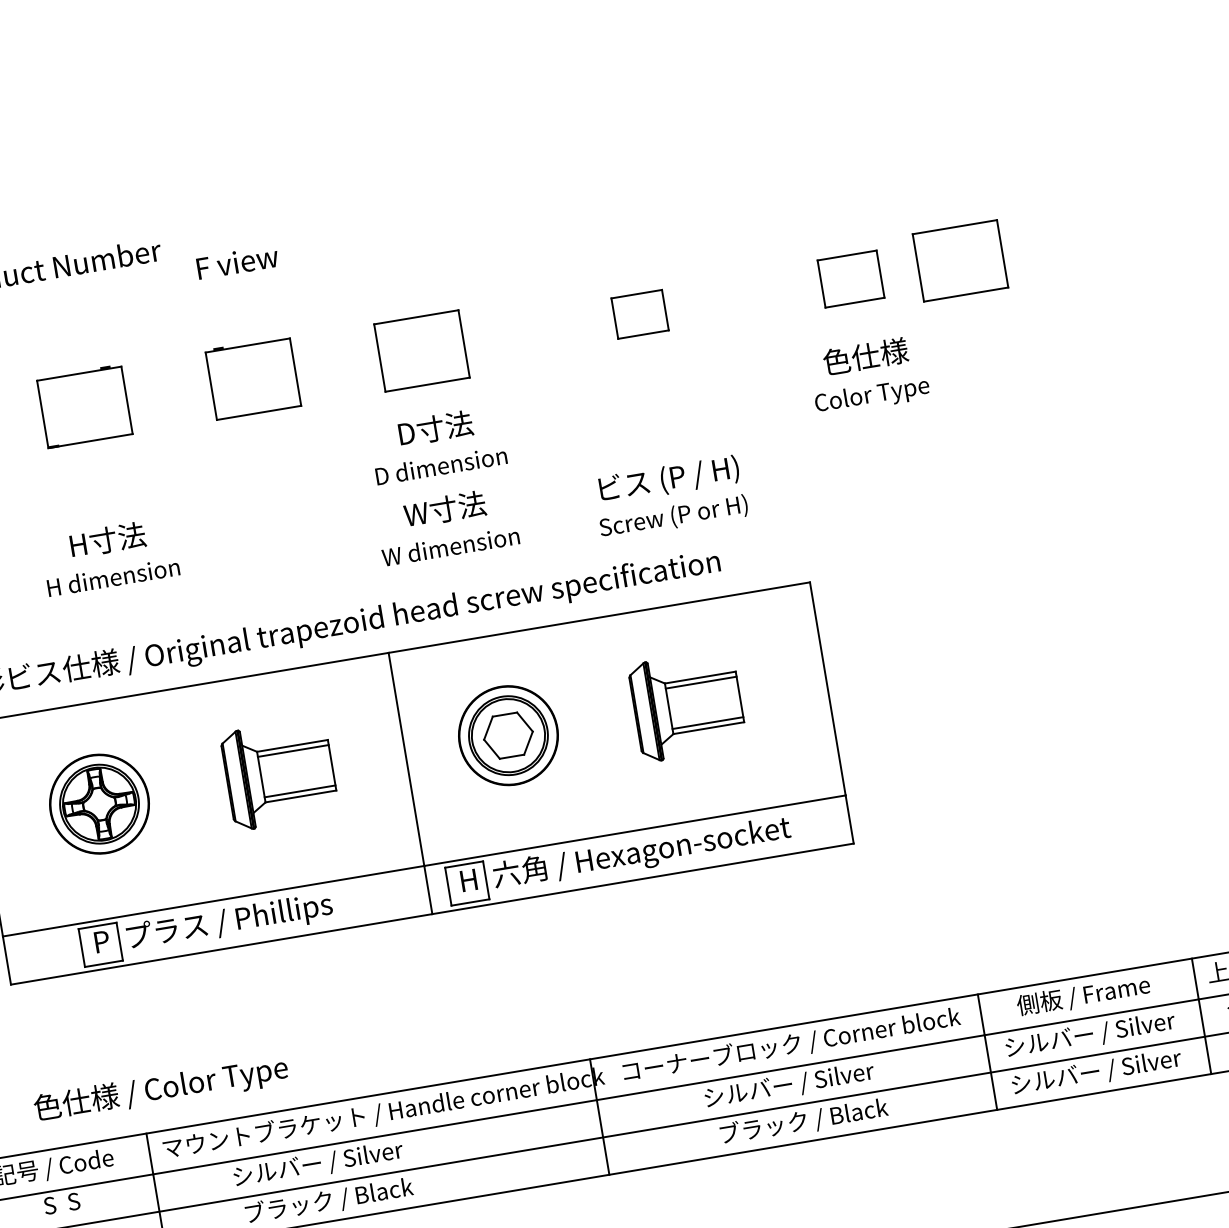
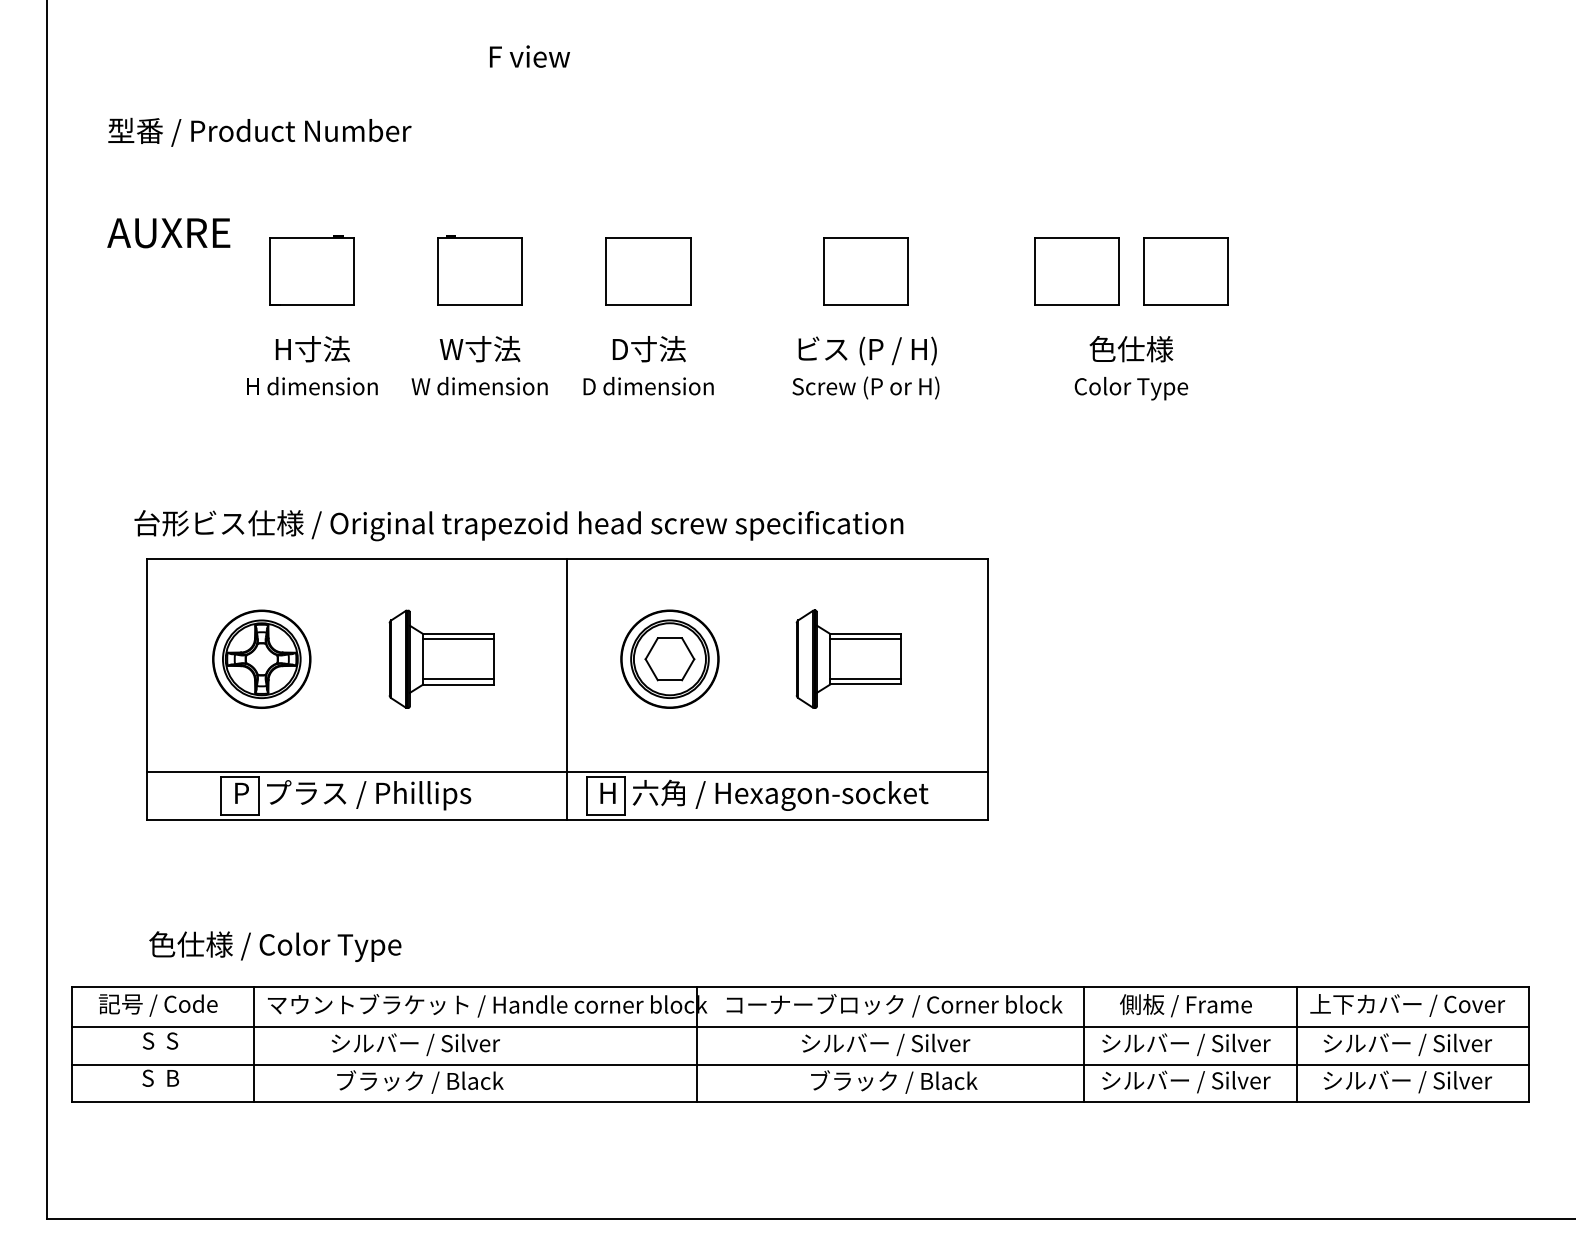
text: (237, 262) -> (529, 56), moved
part: (850, 279) -> (1076, 271), size x1.43
part: (639, 314) -> (865, 271), size x1.67
text: (869, 375) -> (1131, 368), moved
text: (669, 496) -> (865, 367), moved
text: (447, 525) -> (479, 365), moved
text: (110, 556) -> (312, 365), moved

